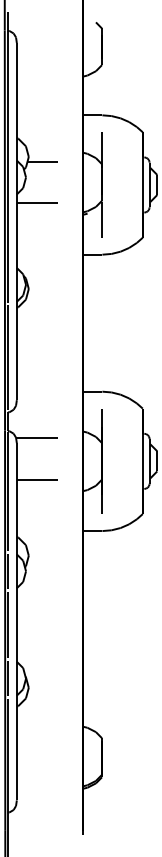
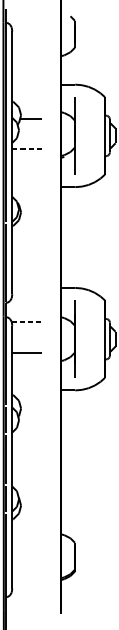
line: (37, 203) -> (27, 149), solid -> dashed
line: (36, 437) -> (26, 321), solid -> dashed

